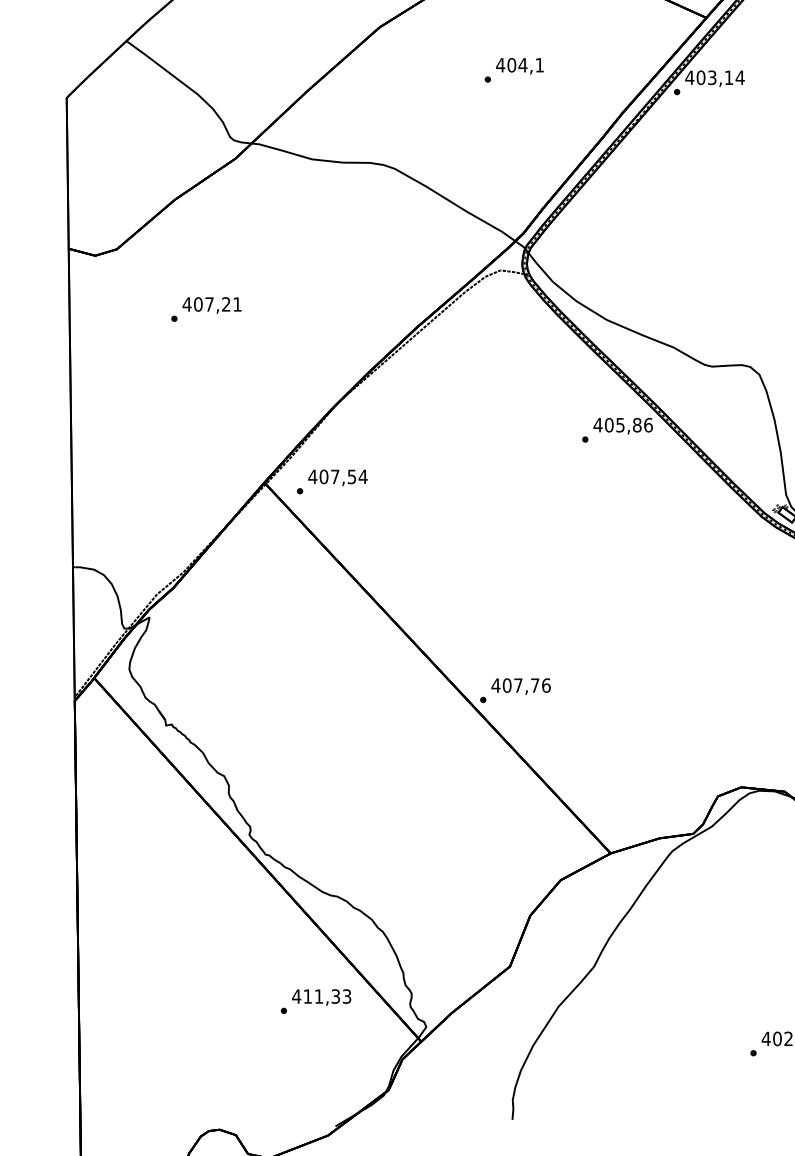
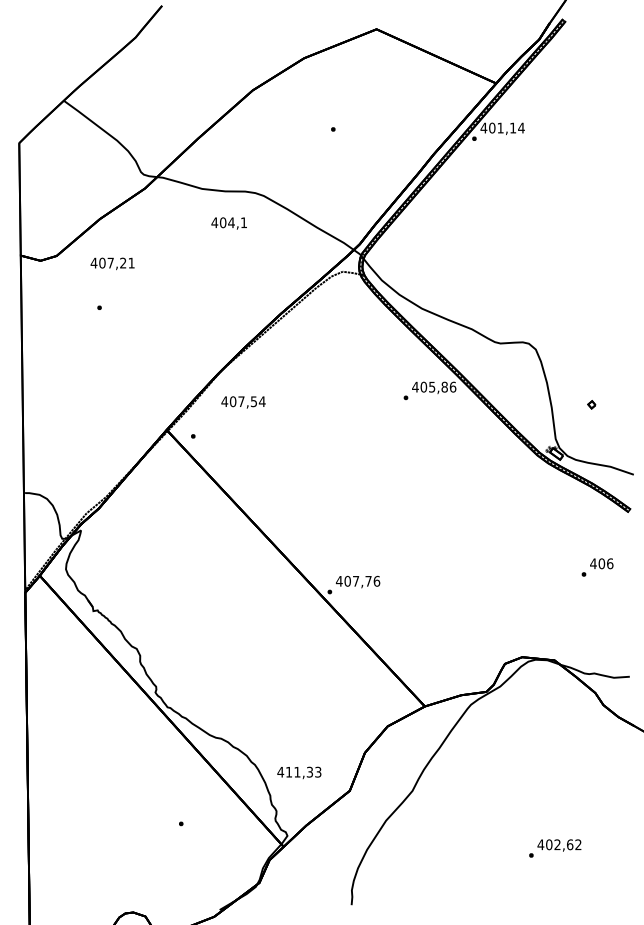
text: (518, 66) -> (228, 223), moved
text: (712, 76) -> (500, 127), 403,14 -> 401,14
text: (211, 304) -> (112, 263), moved
text: (337, 477) -> (243, 402), moved
text: (321, 996) -> (299, 772), moved

